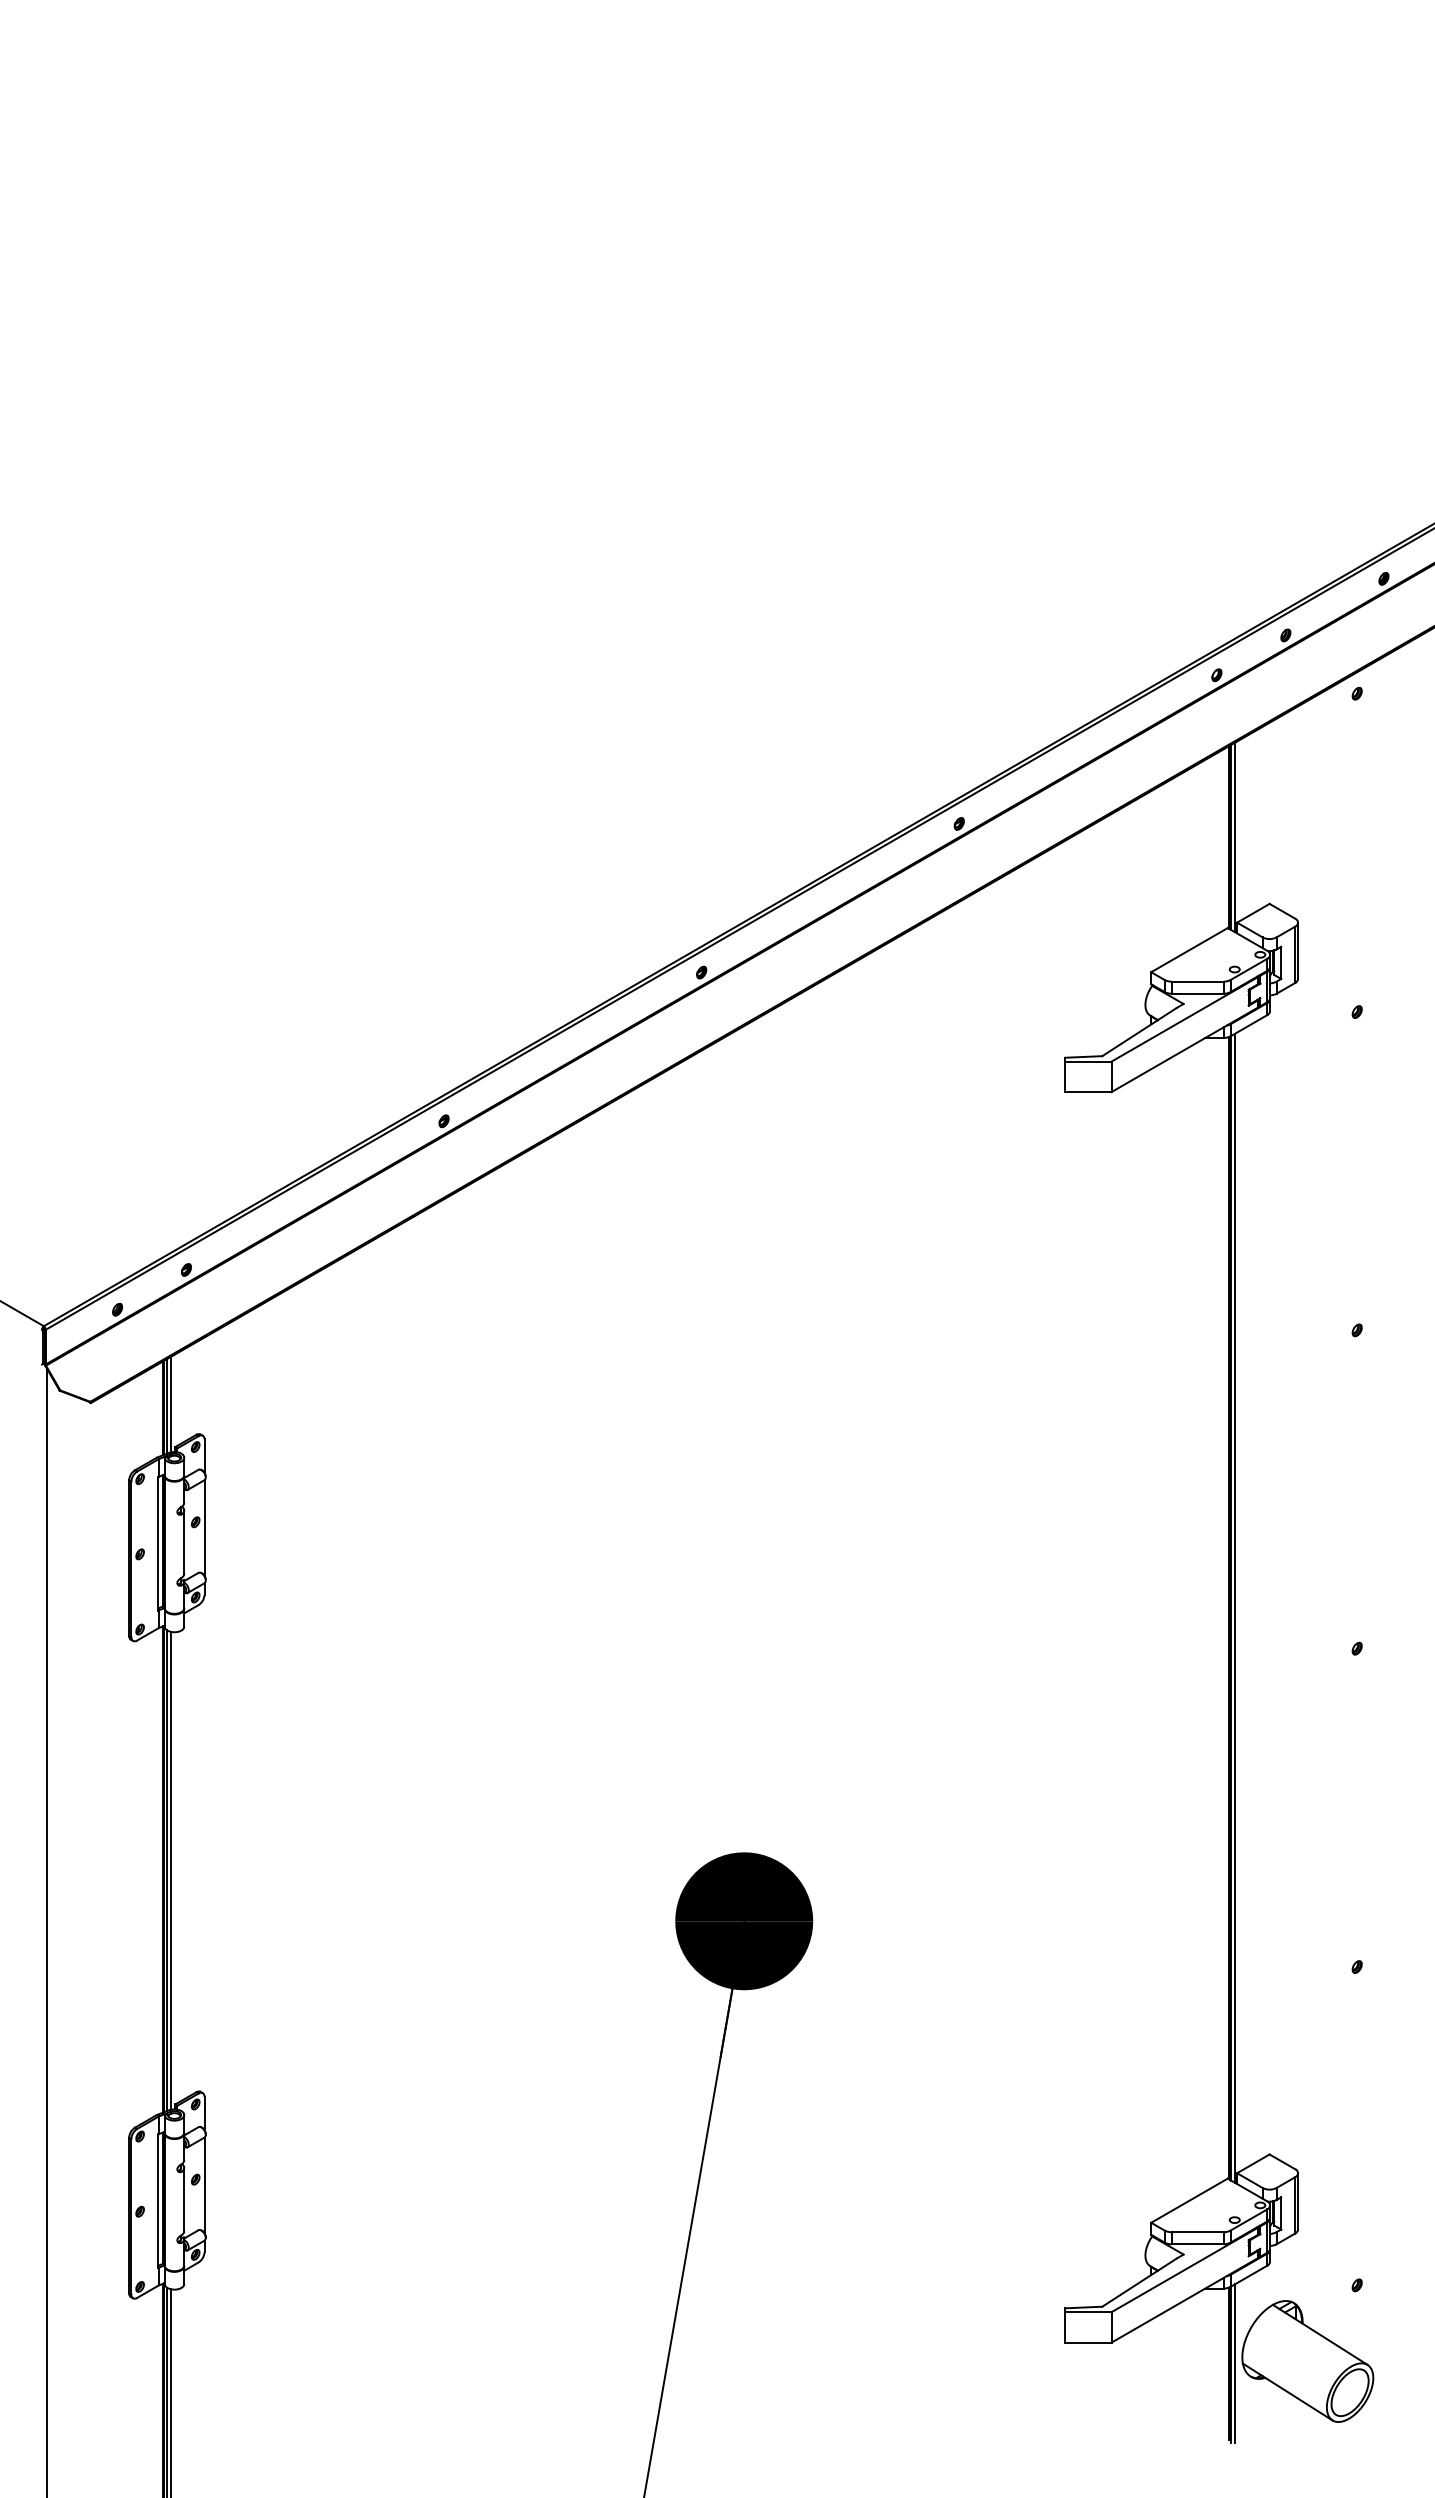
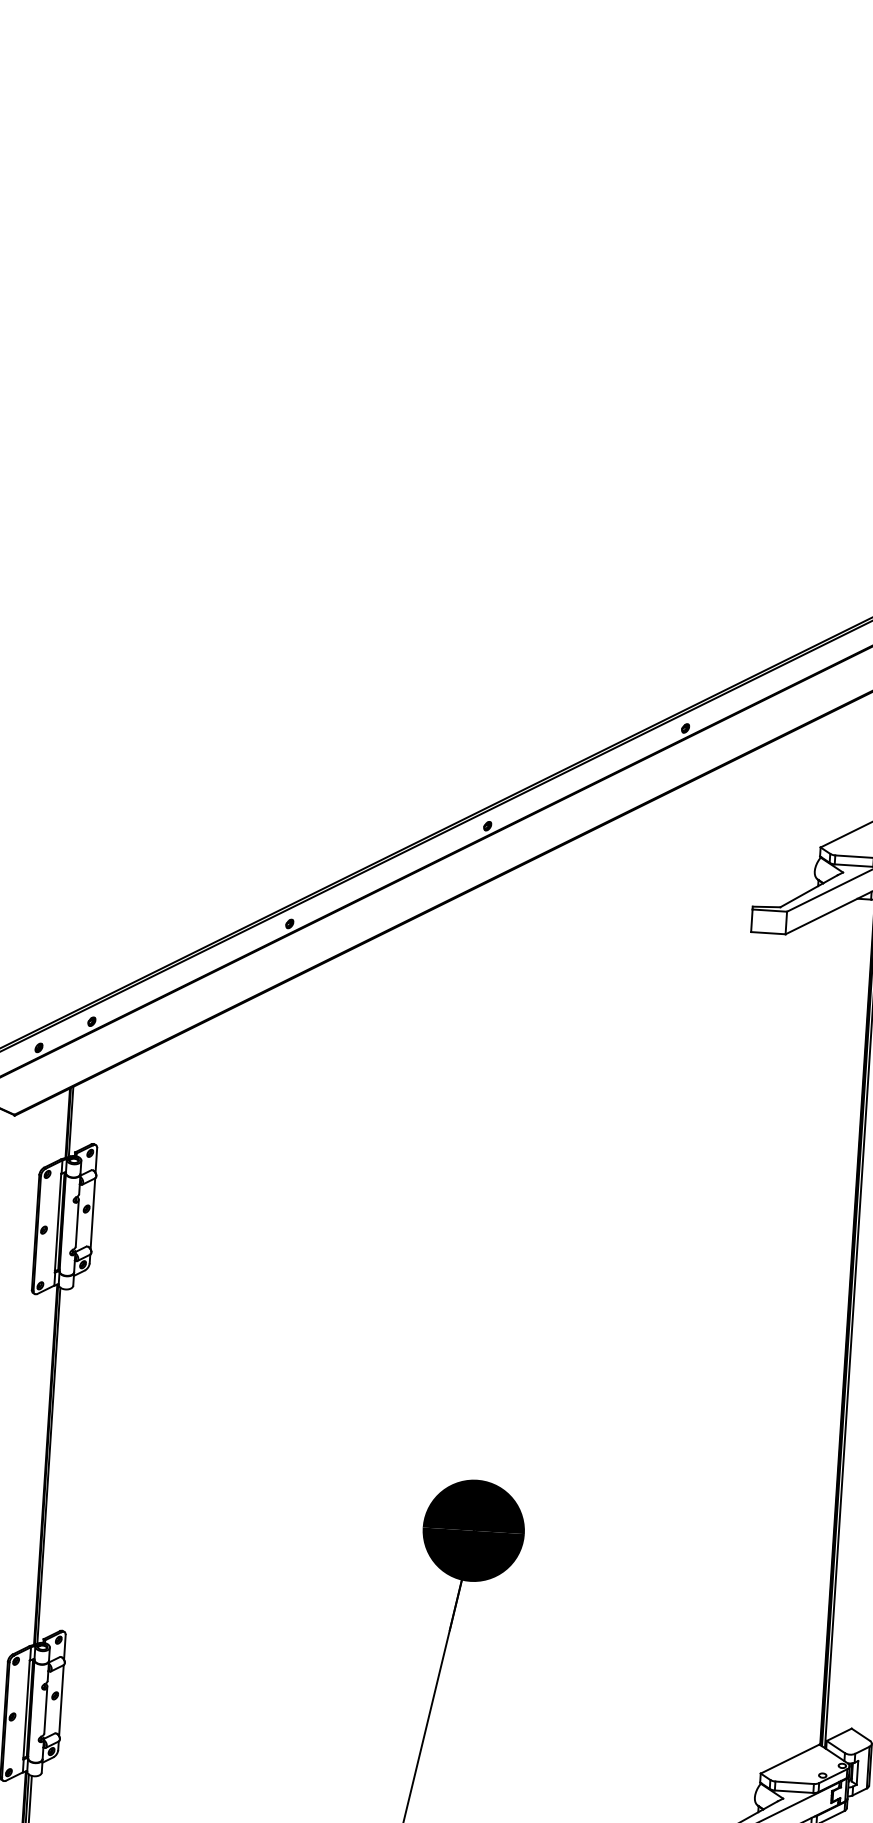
line: (171, 1404) -> (74, 1120), removed
line: (171, 1870) -> (52, 1465), removed

